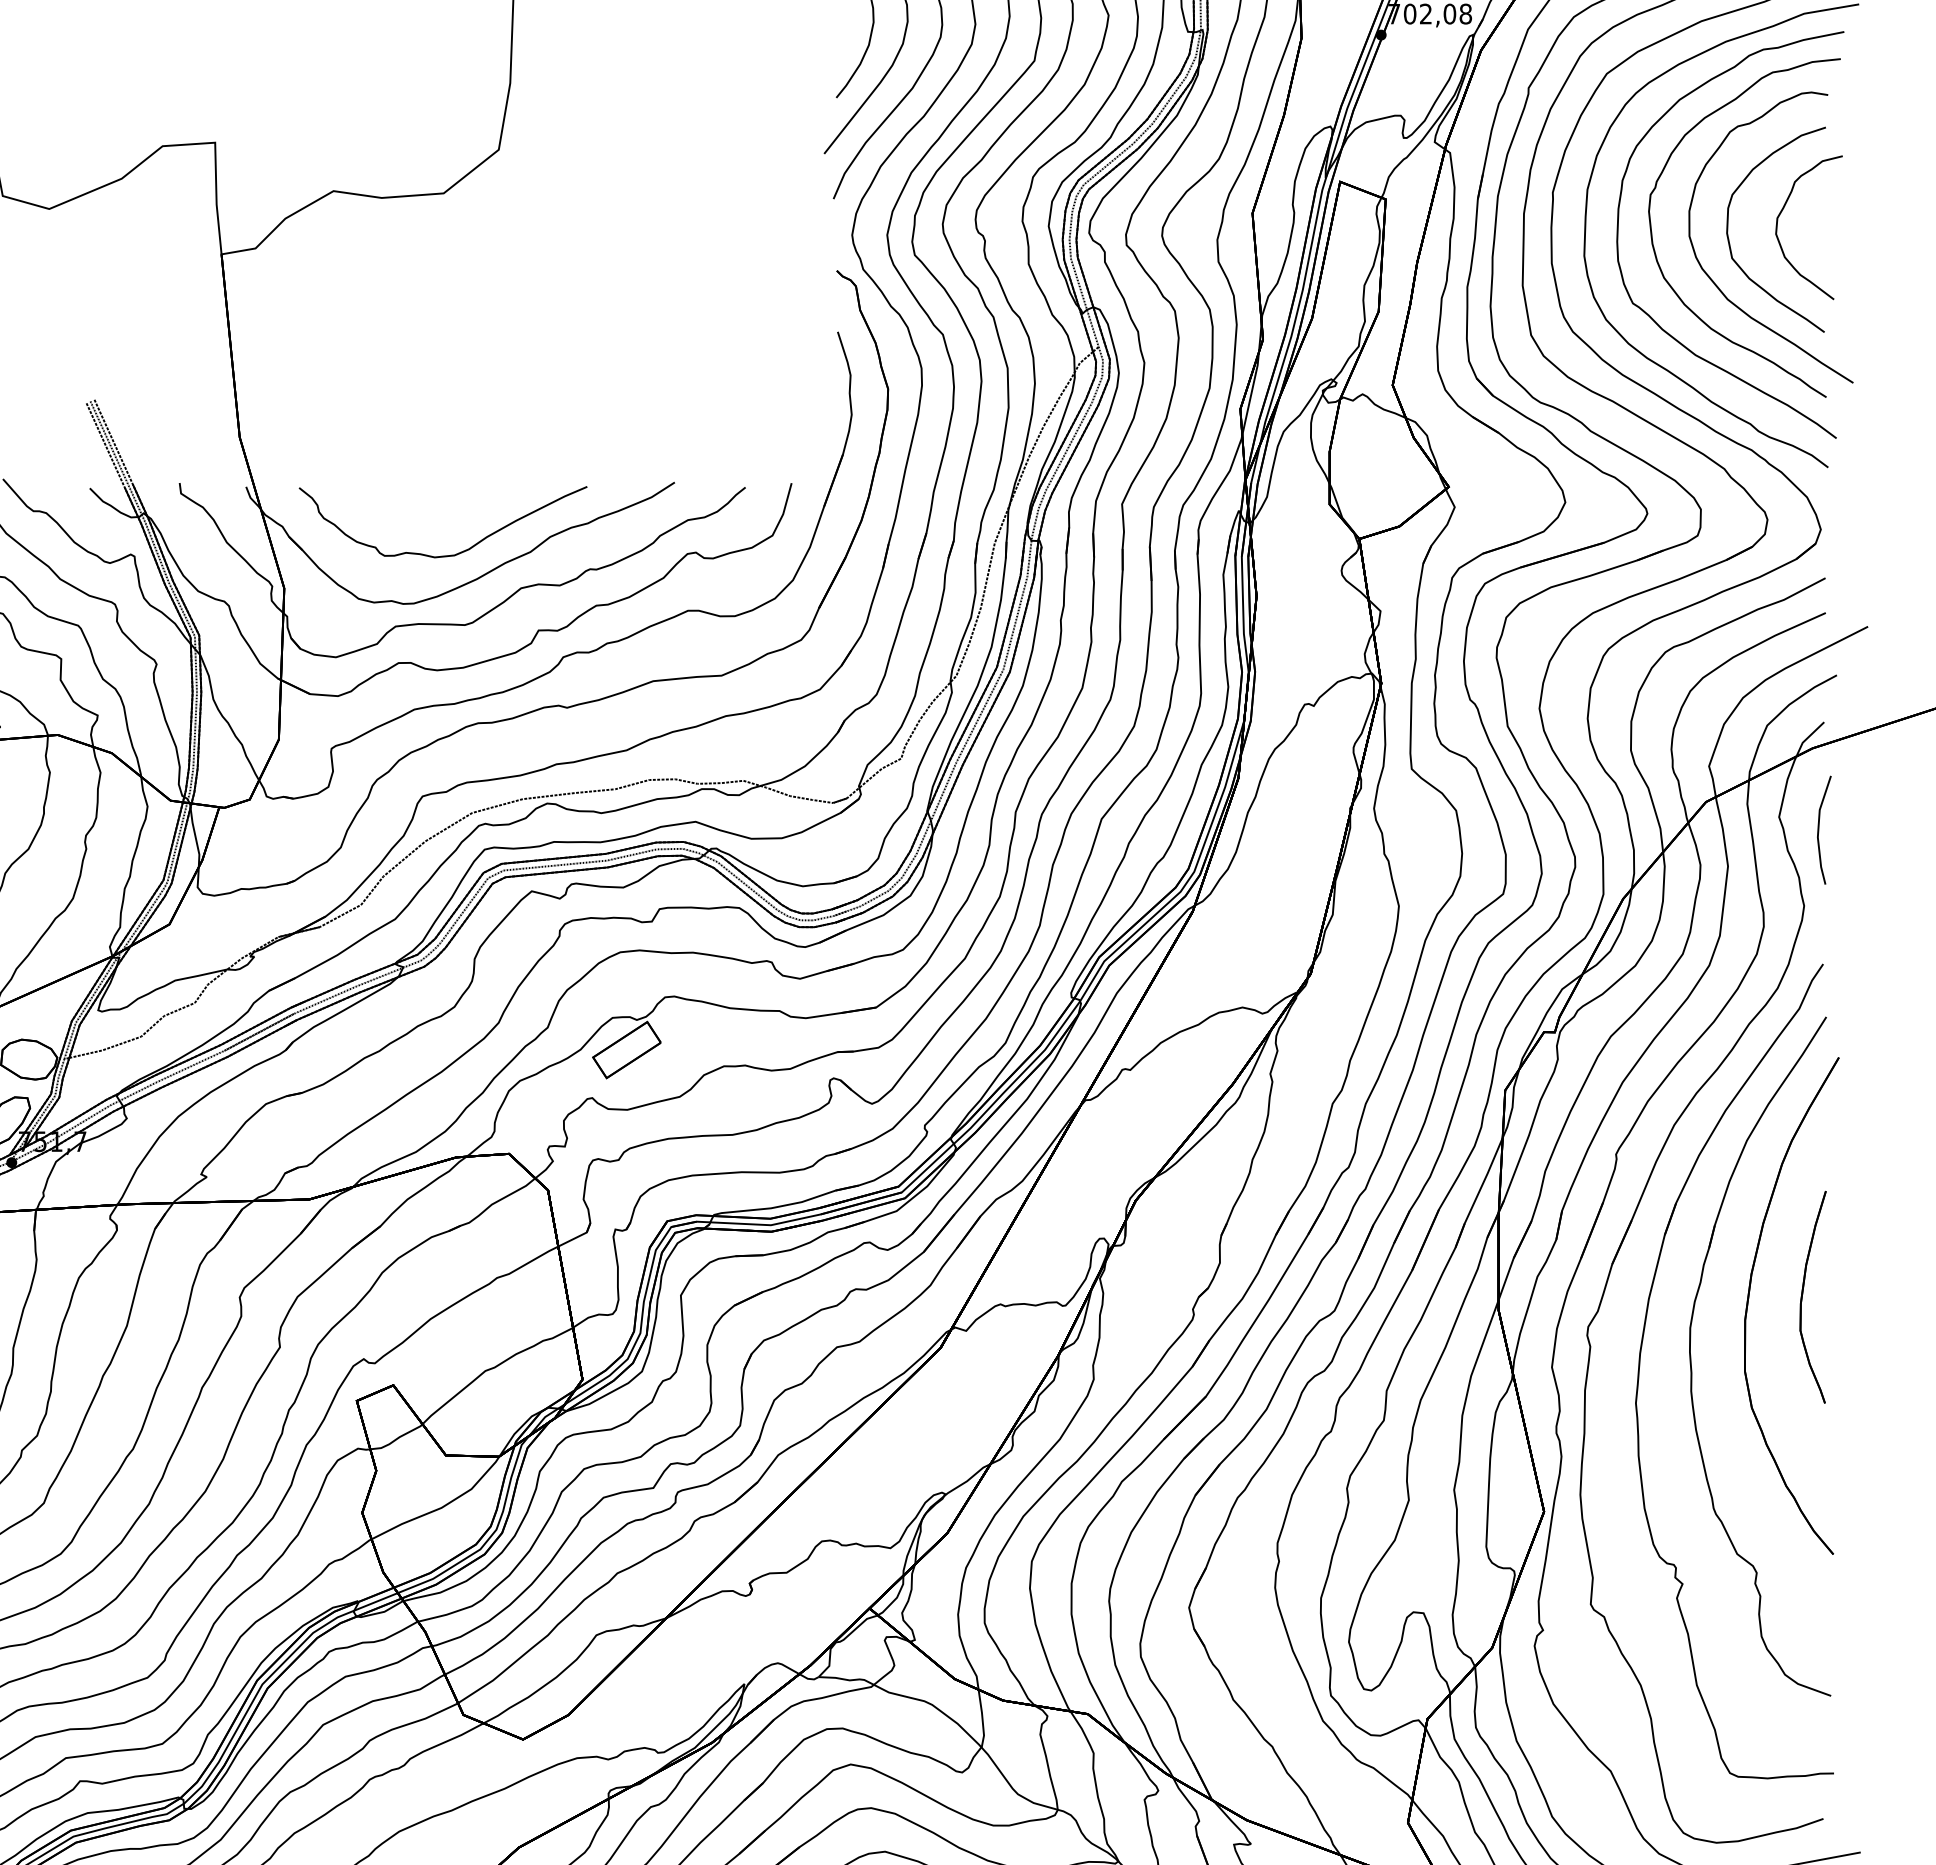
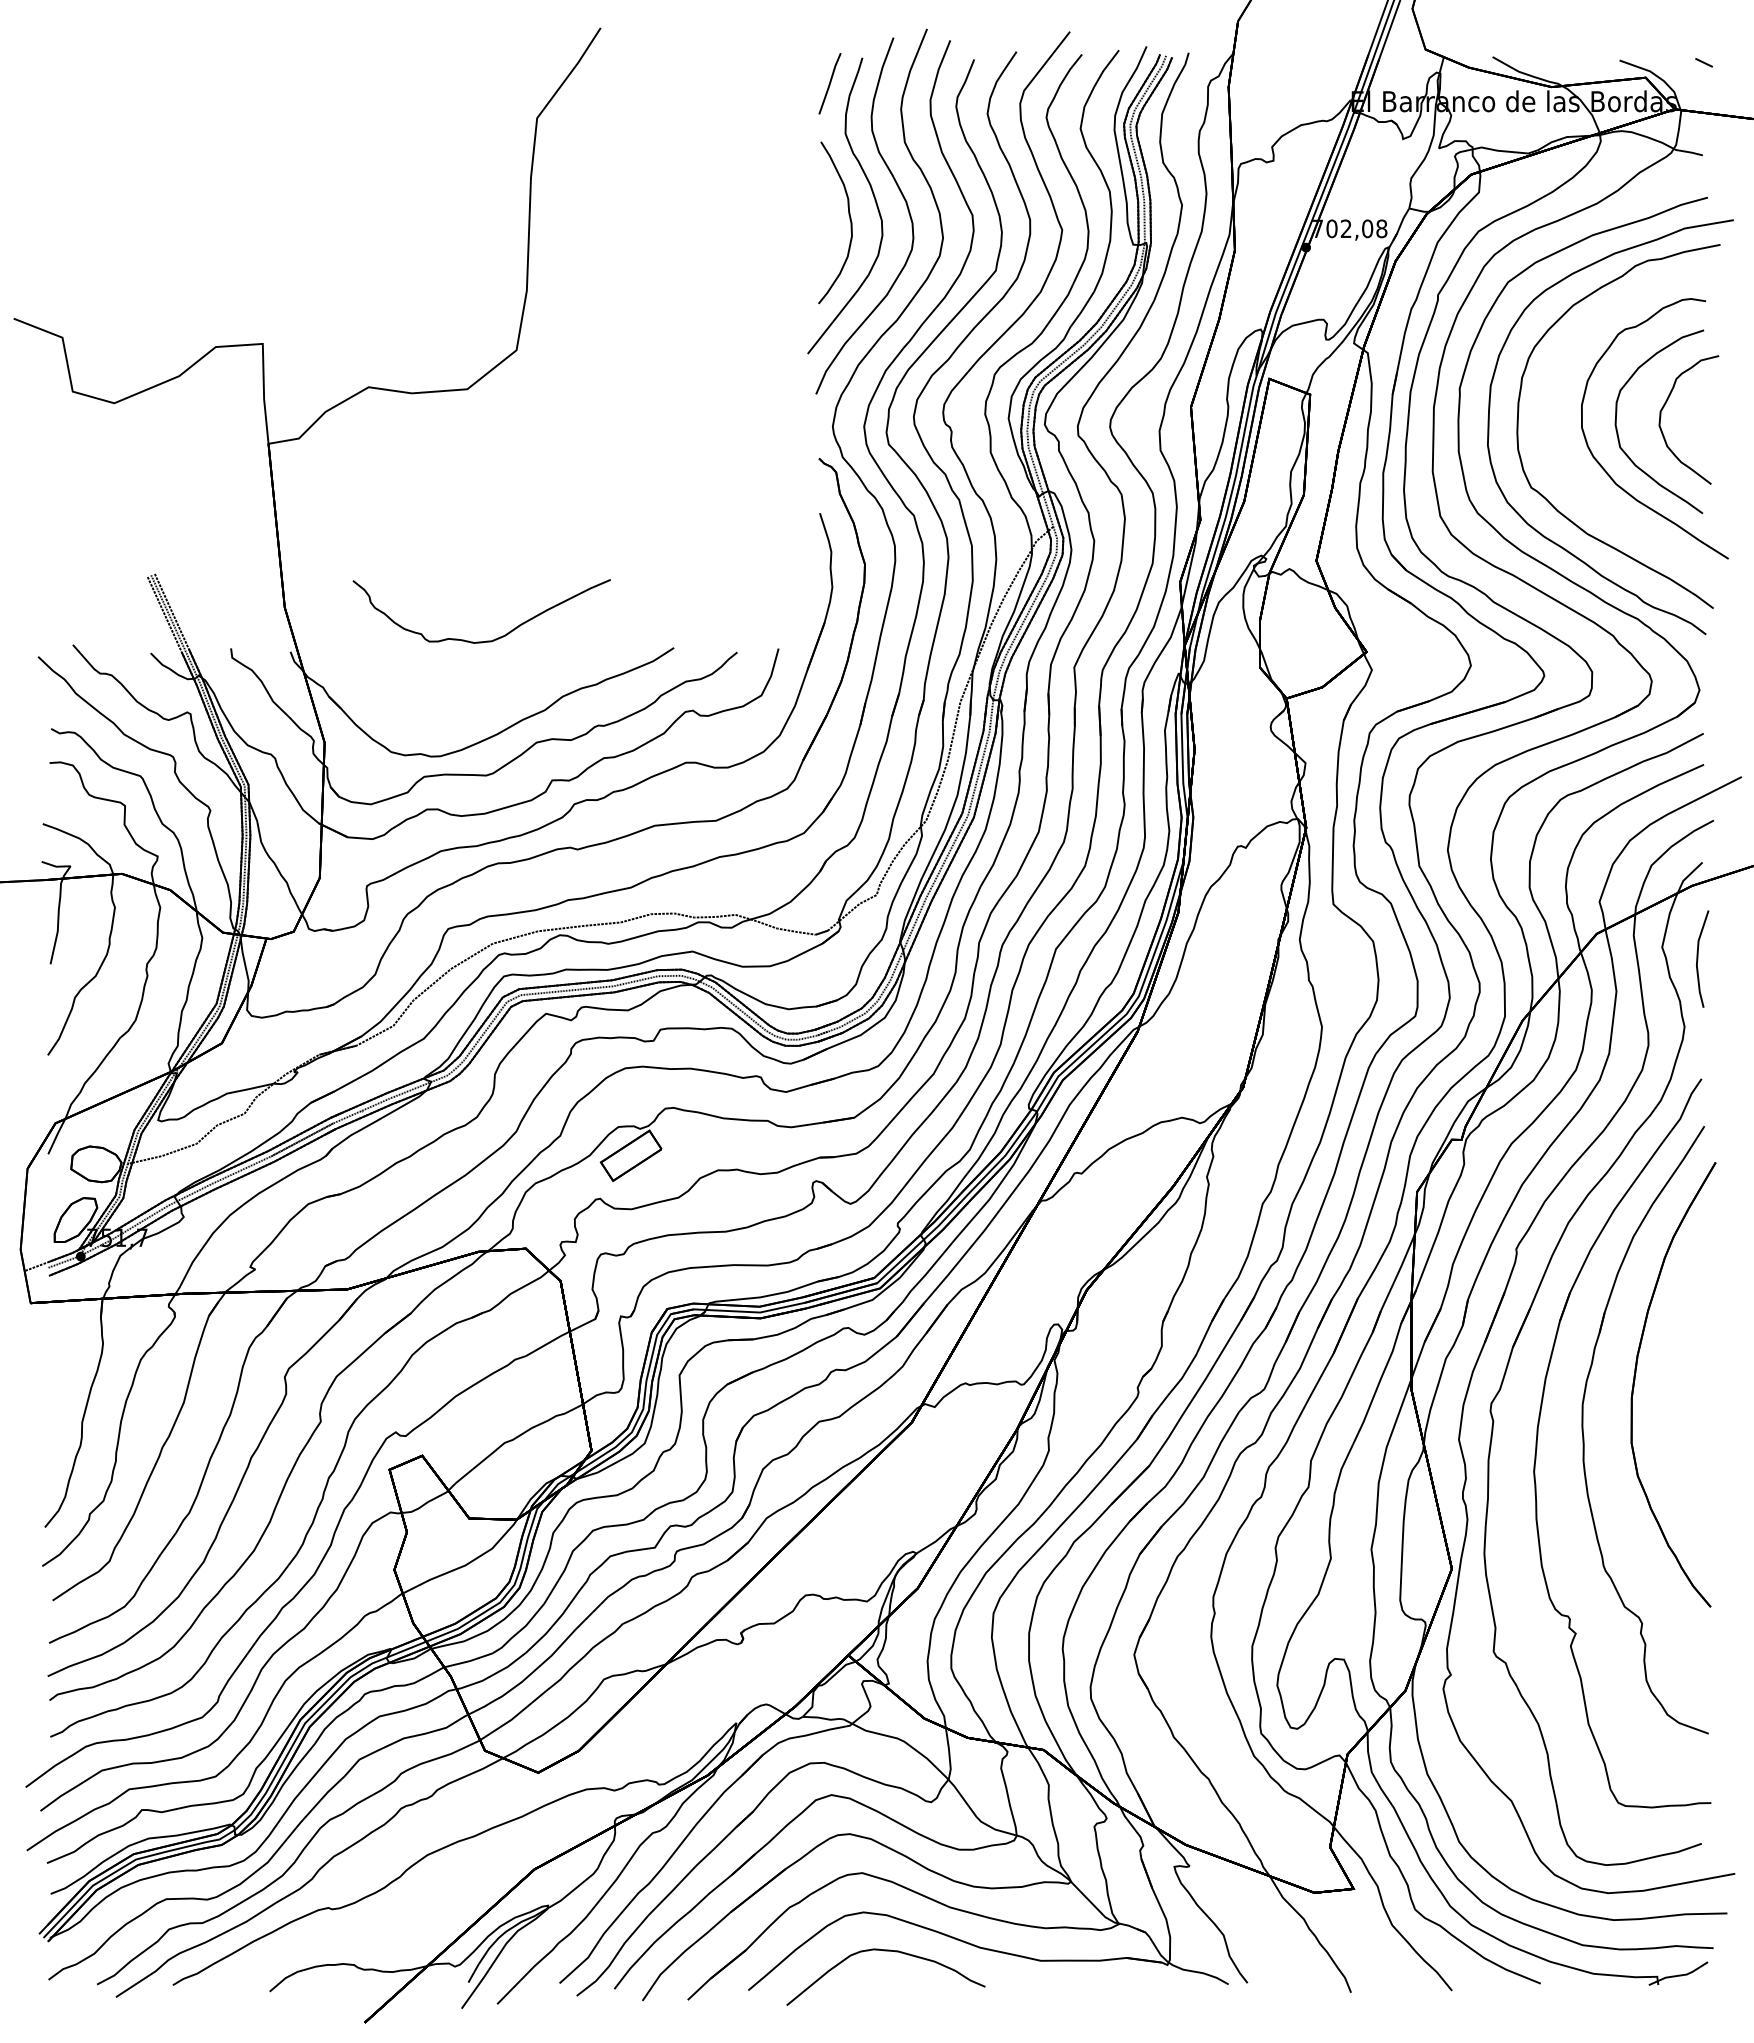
part: (1655, 249) -> (1551, 439), removed
part: (448, 554) -> (486, 640), moved
part: (1802, 1296) -> (1683, 1376), removed

